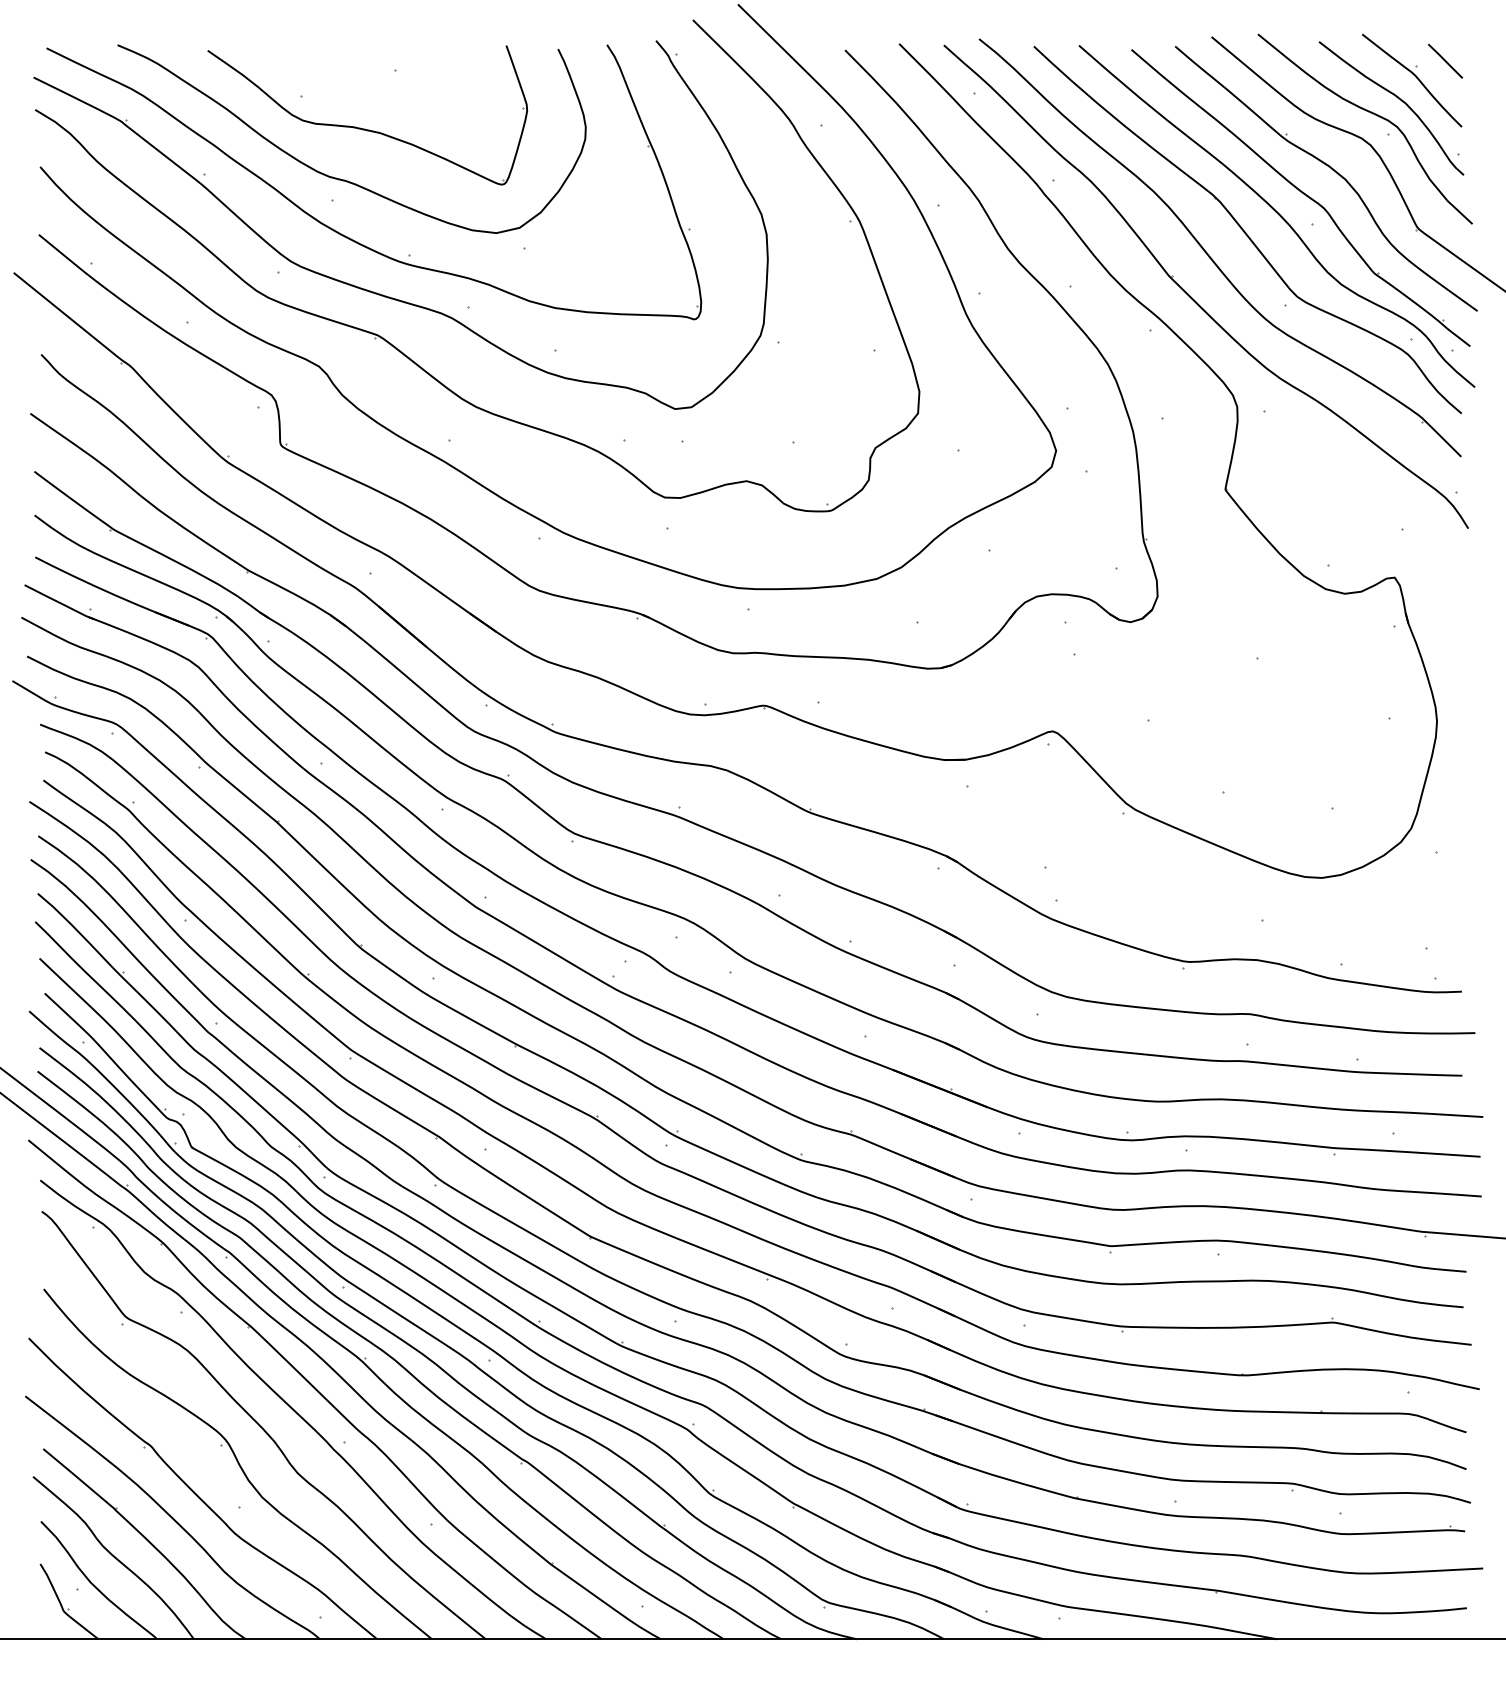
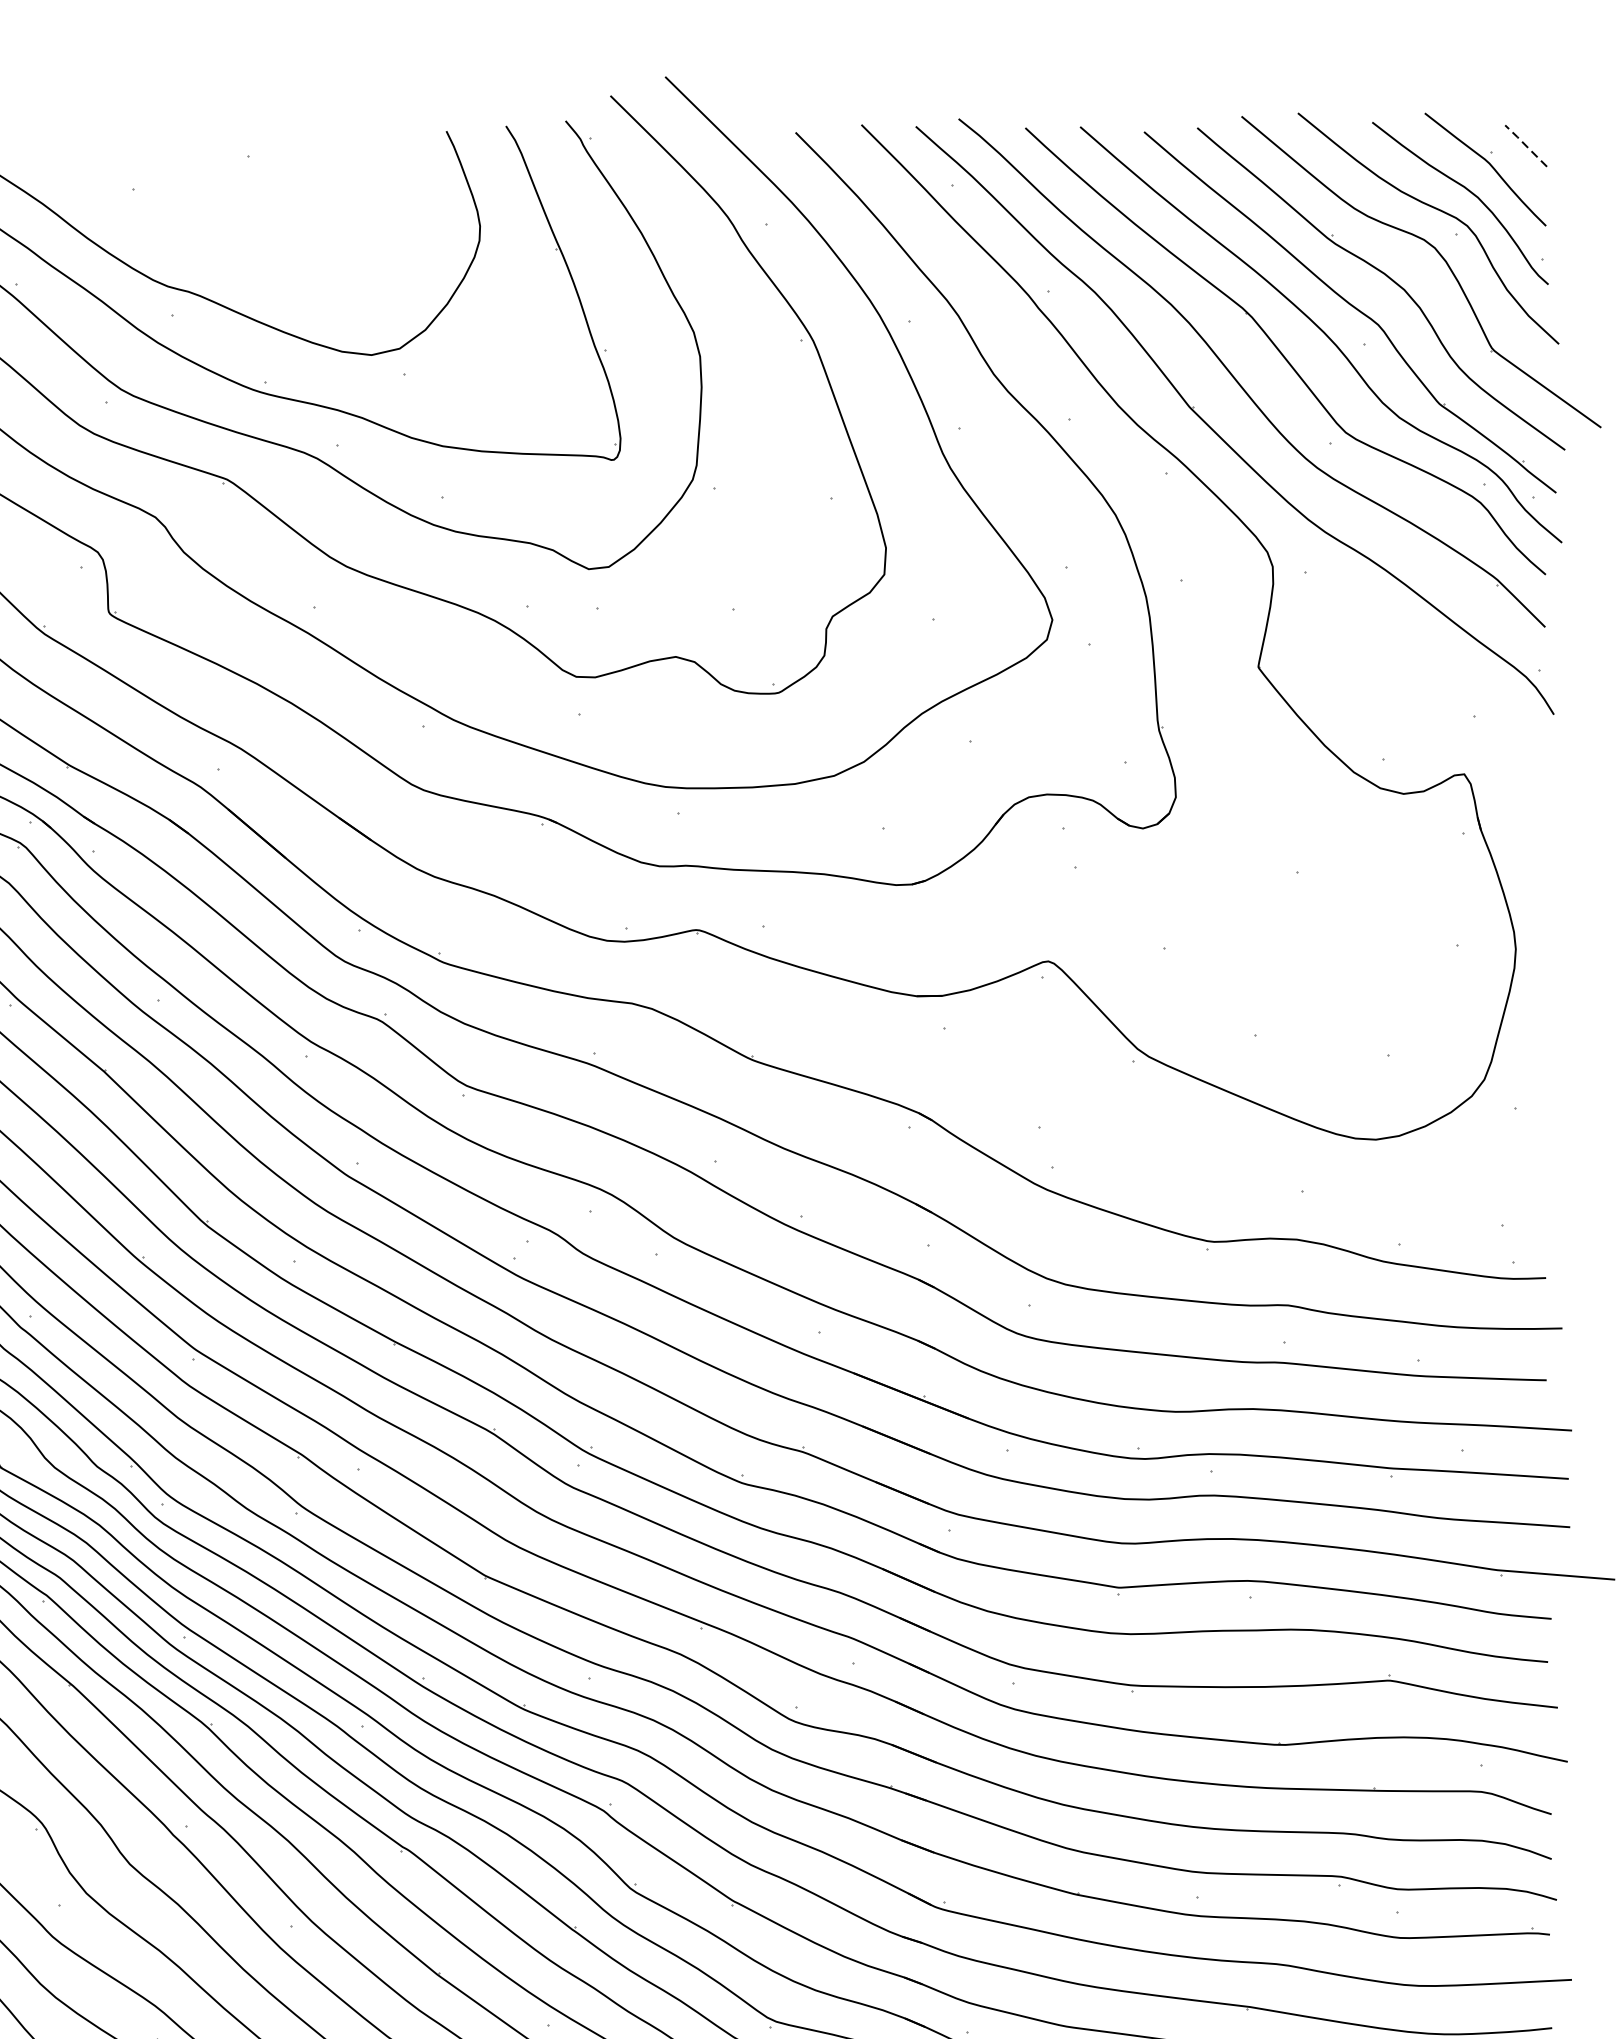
line: (1445, 61) -> (1526, 146), solid -> dashed
part: (365, 128) -> (212, 227), removed

